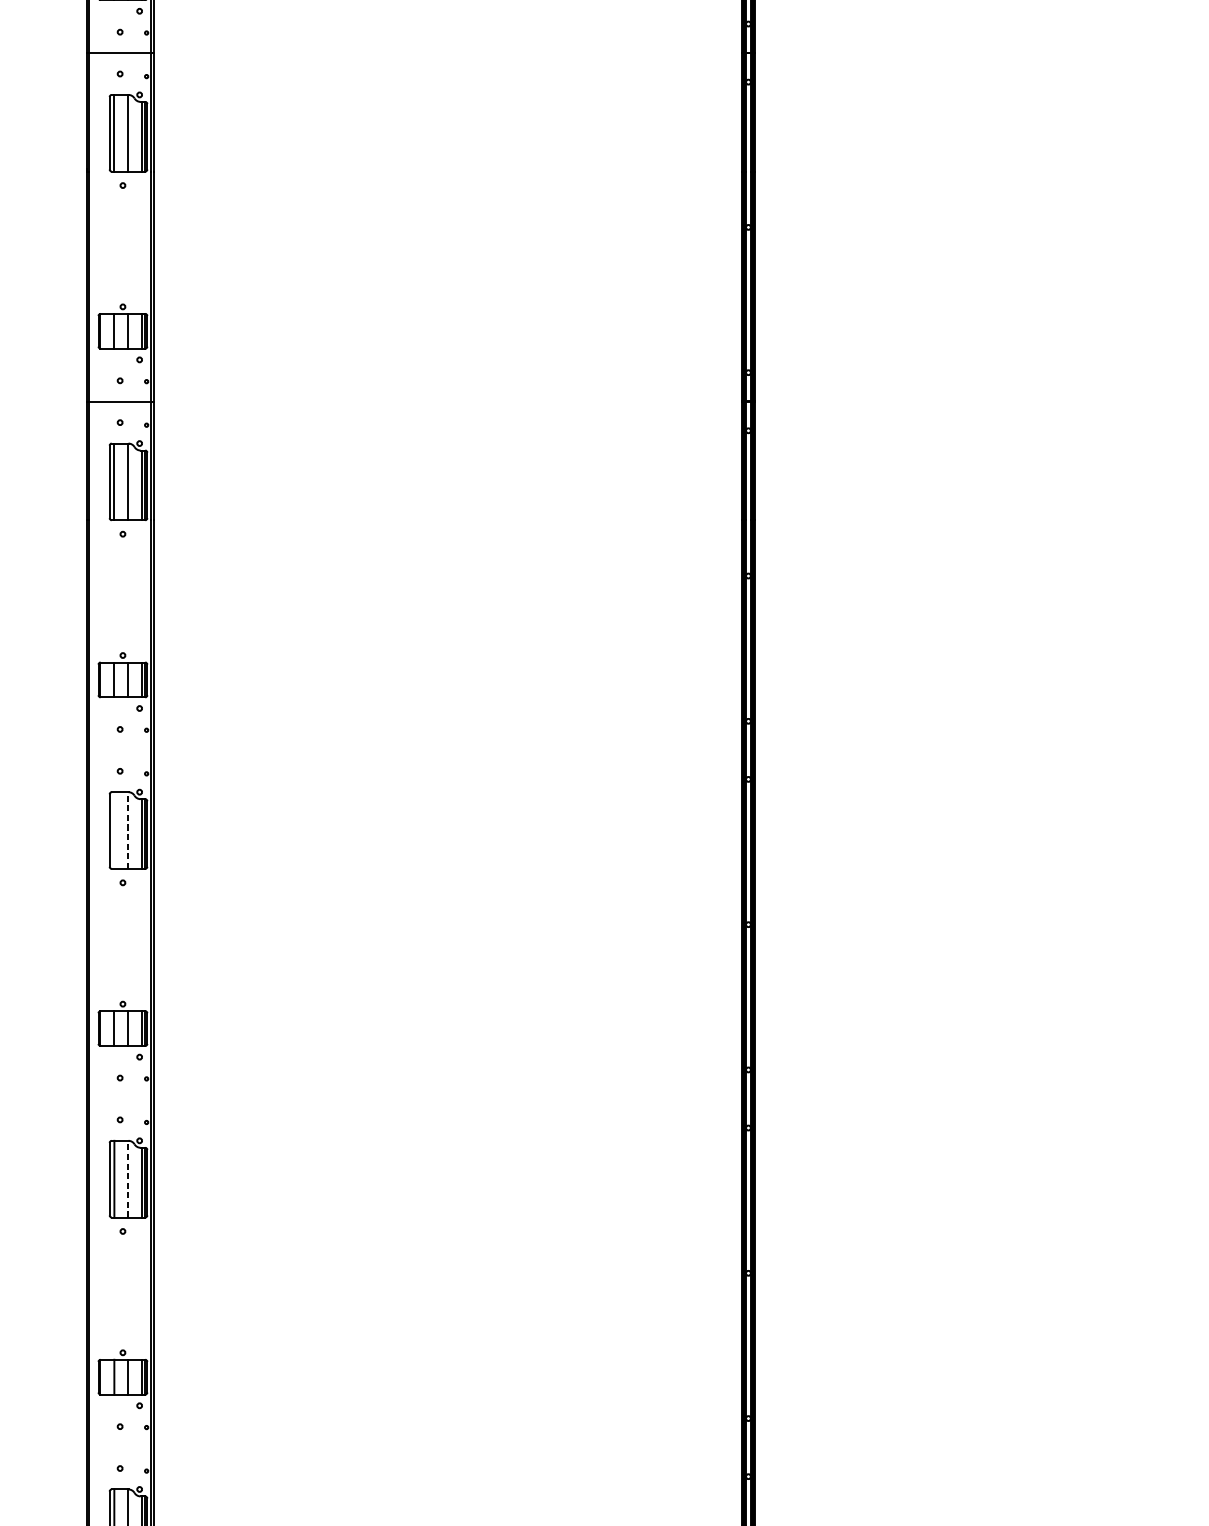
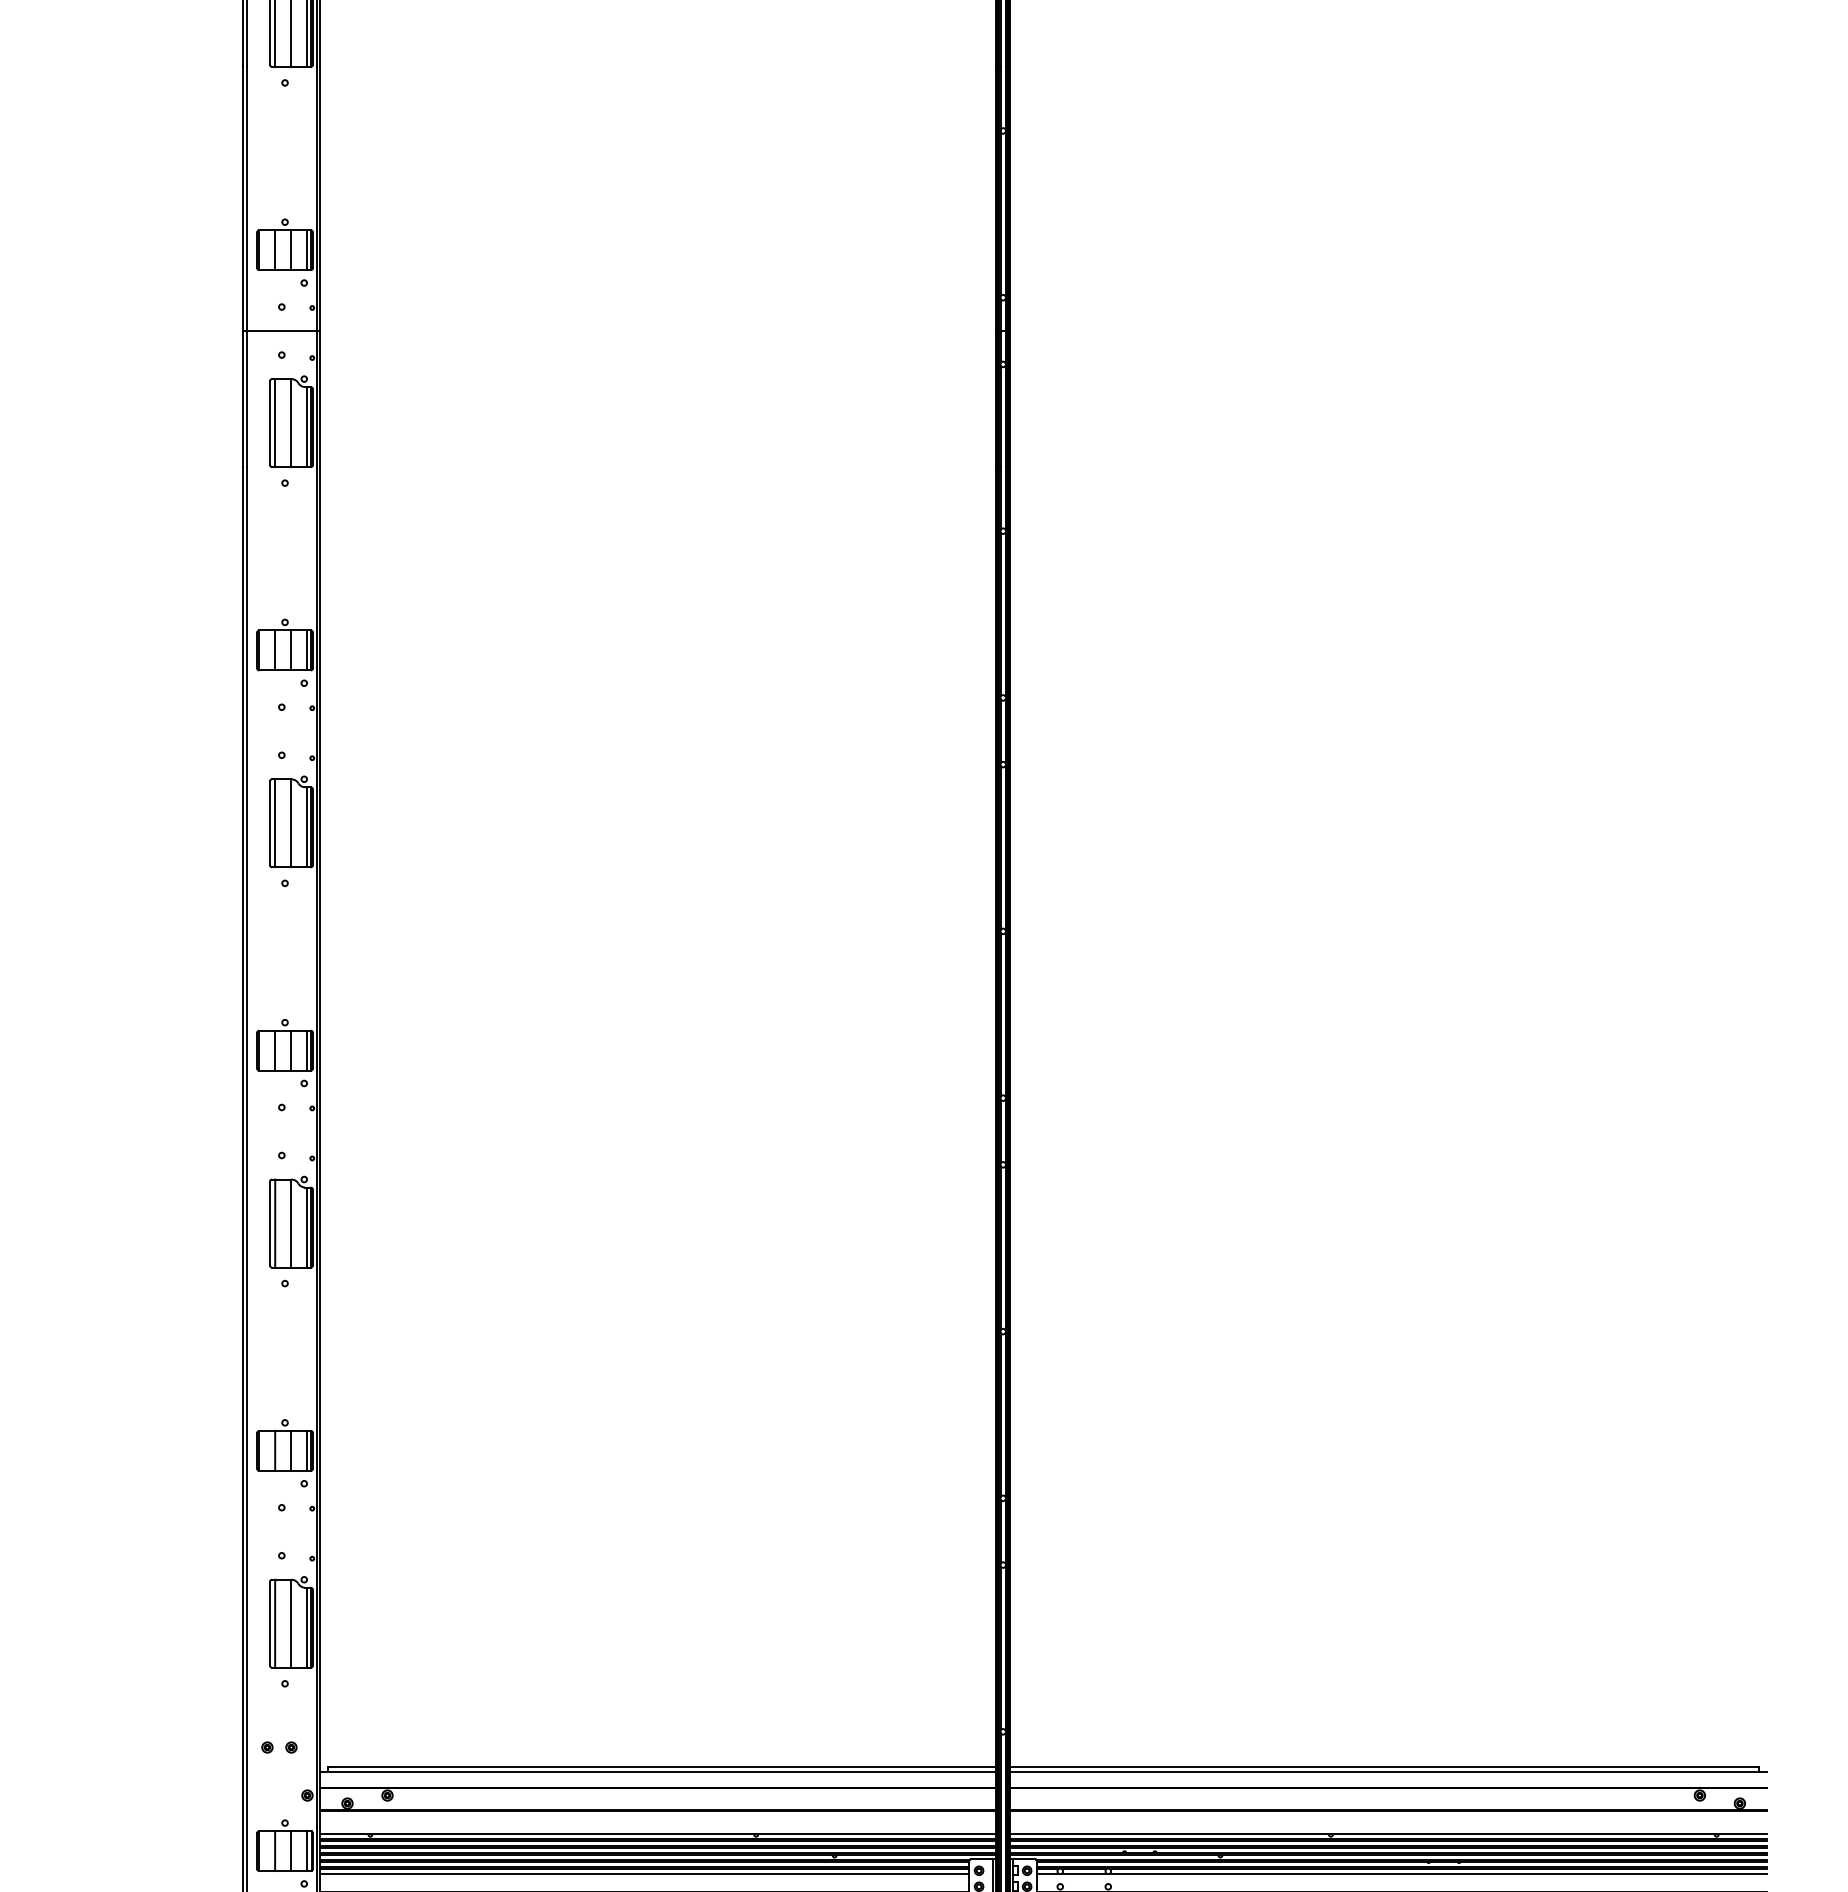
line: (128, 829) -> (291, 822), dashed -> solid
line: (114, 830) -> (275, 823), added
line: (128, 1179) -> (291, 1223), dashed -> solid

